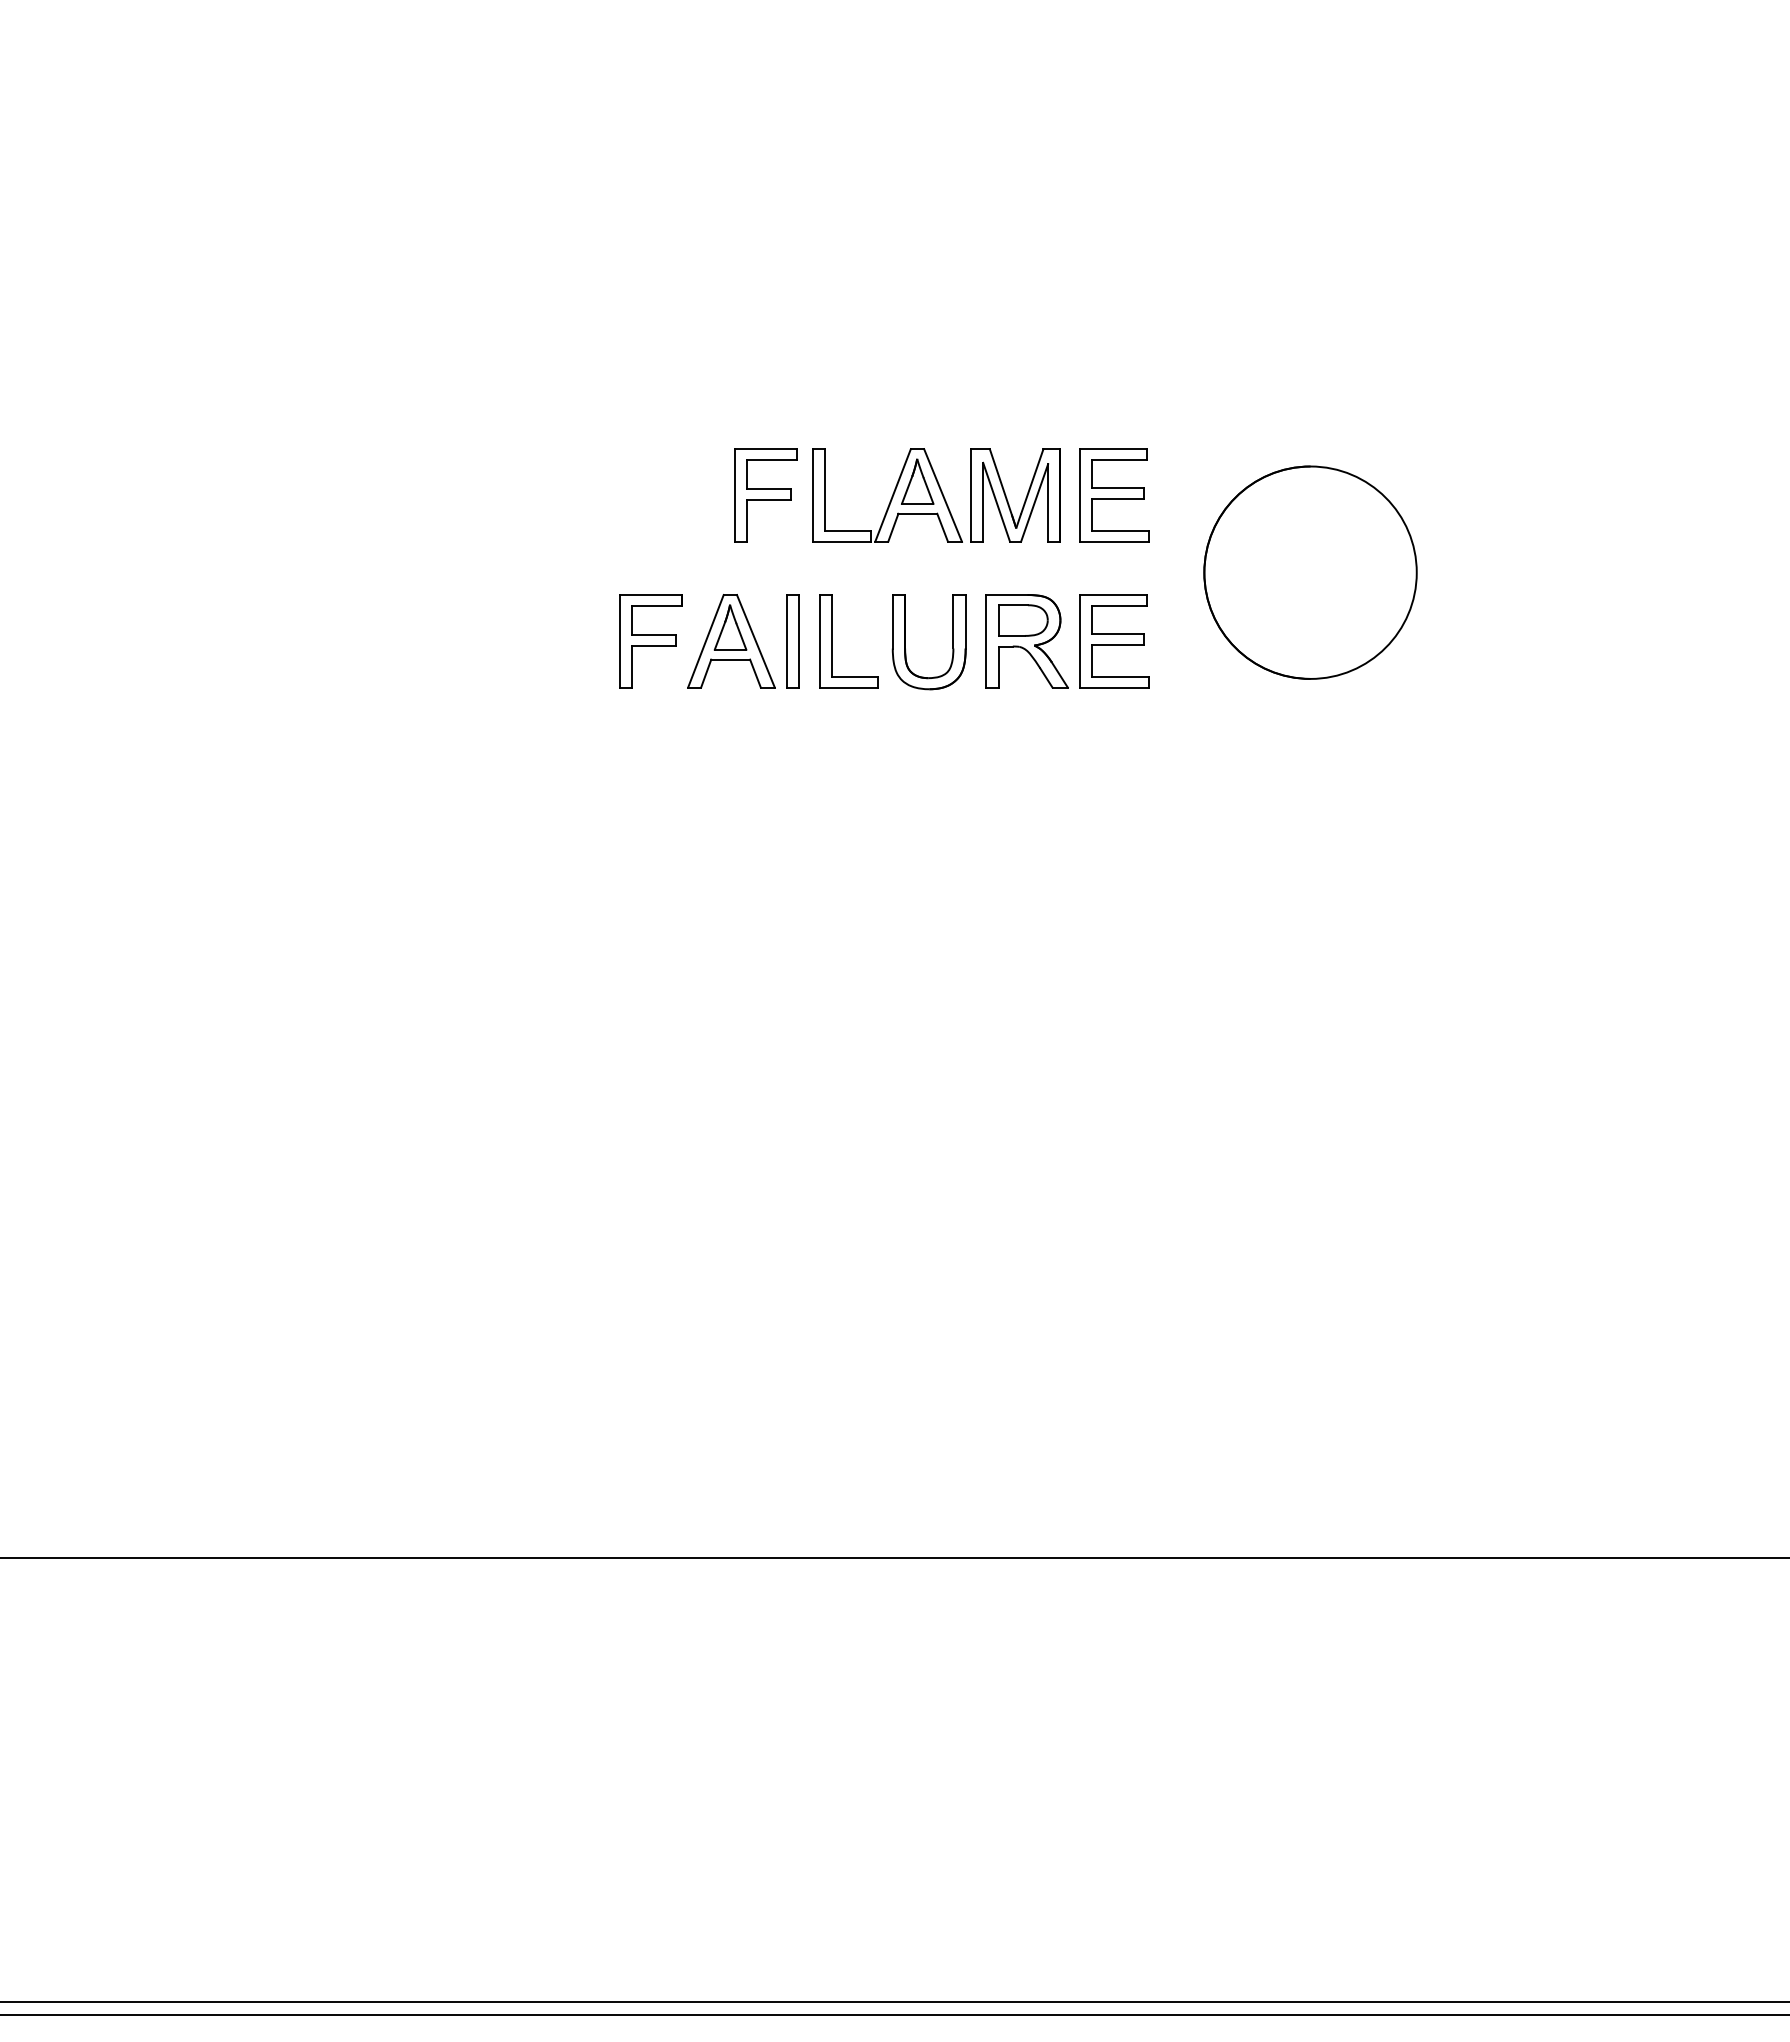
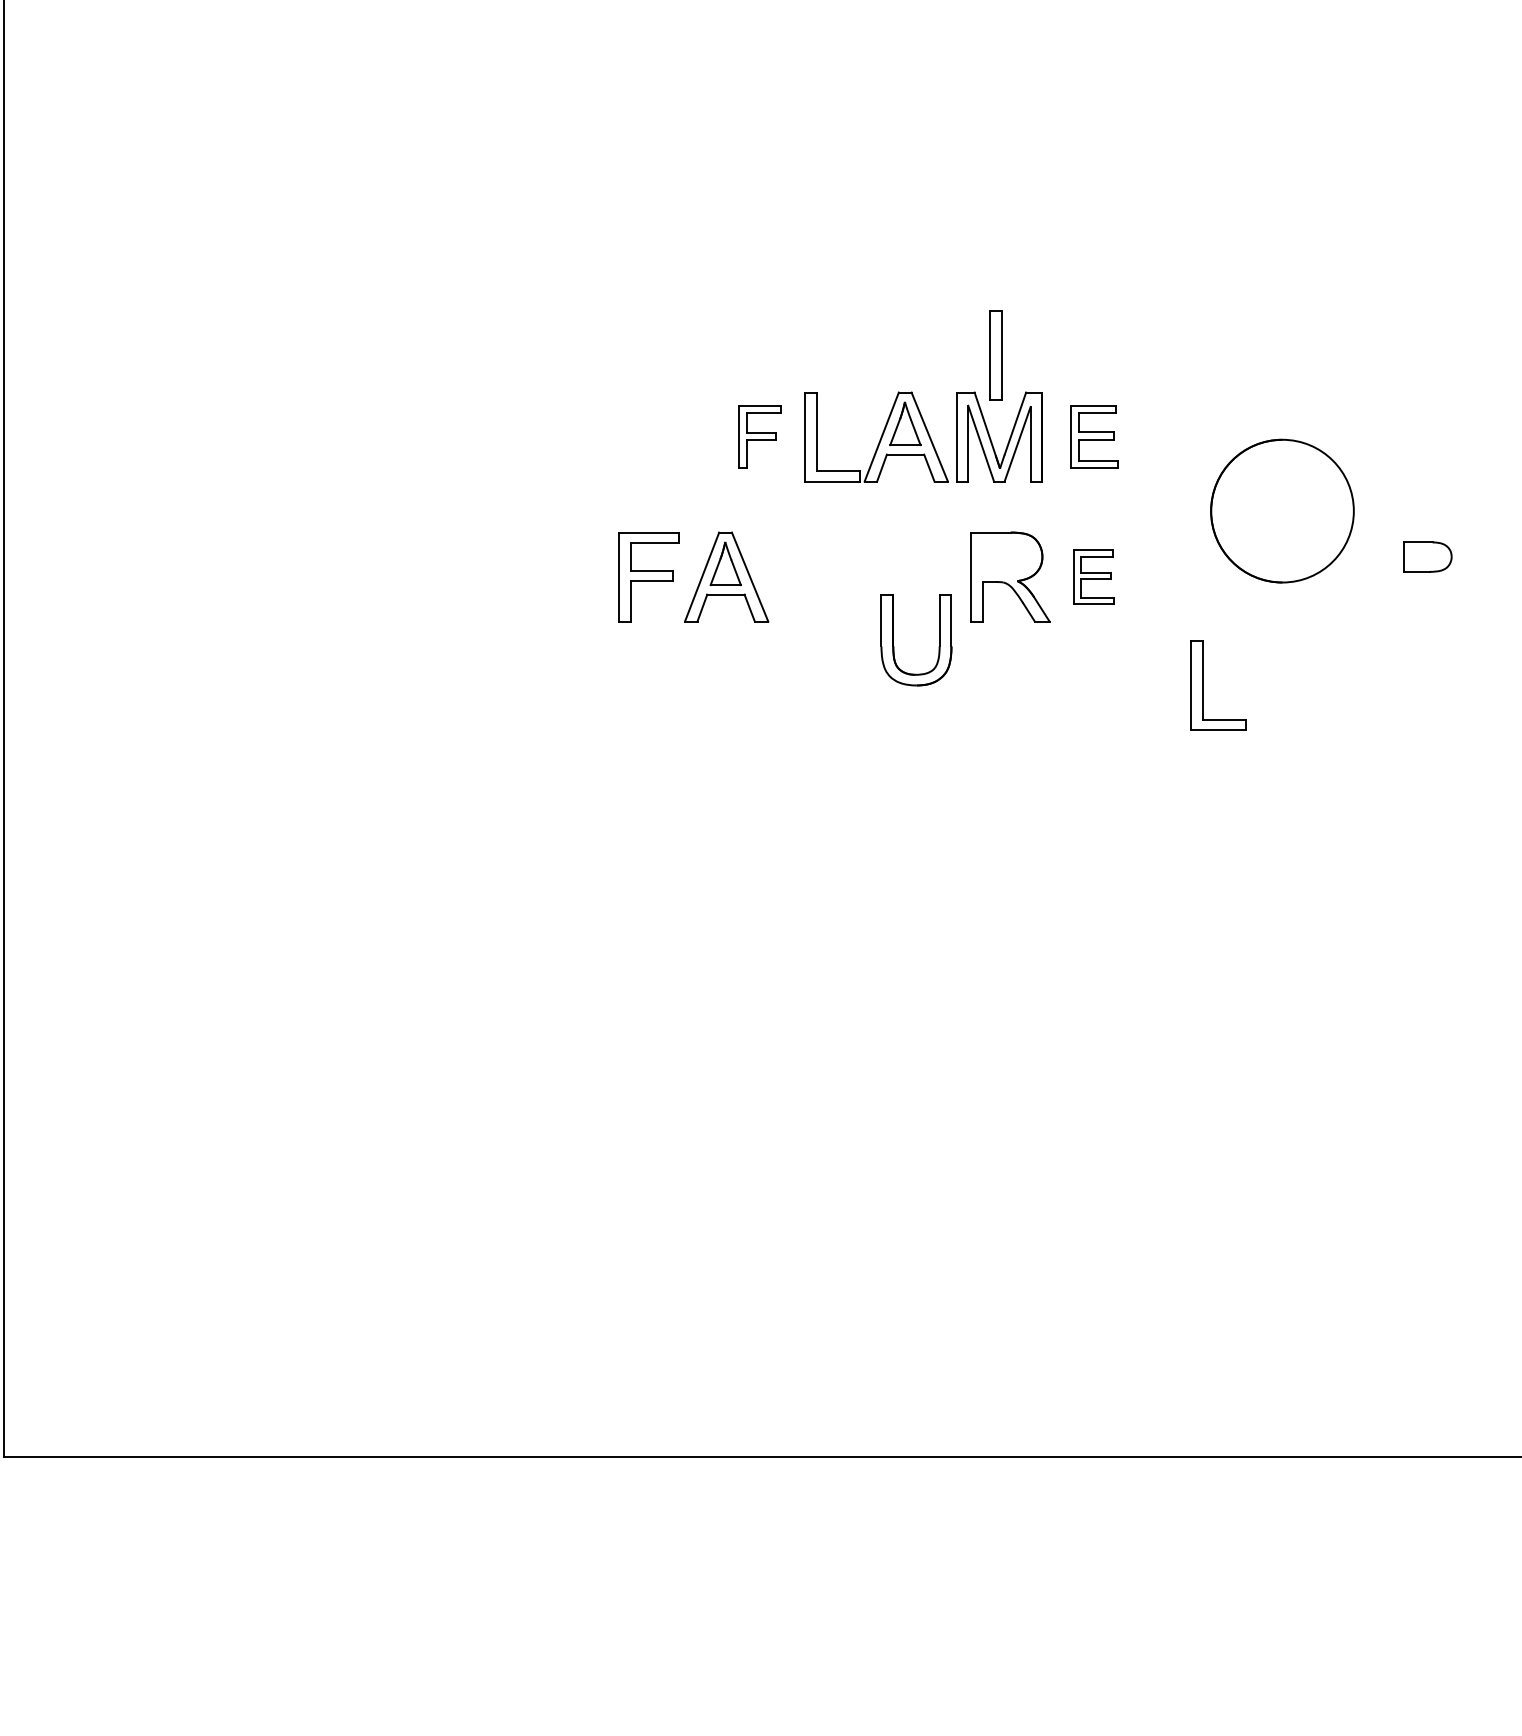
part: (765, 495) -> (759, 437), size x0.7
part: (1114, 495) -> (1094, 437), size x0.7
circle: (1310, 572) -> (1282, 511), size x0.7
part: (1023, 620) -> (1428, 557), moved
part: (792, 641) -> (995, 355), moved
part: (832, 641) -> (1202, 685), moved
part: (1114, 641) -> (1094, 577), size x0.6
part: (905, 642) -> (893, 640), moved

